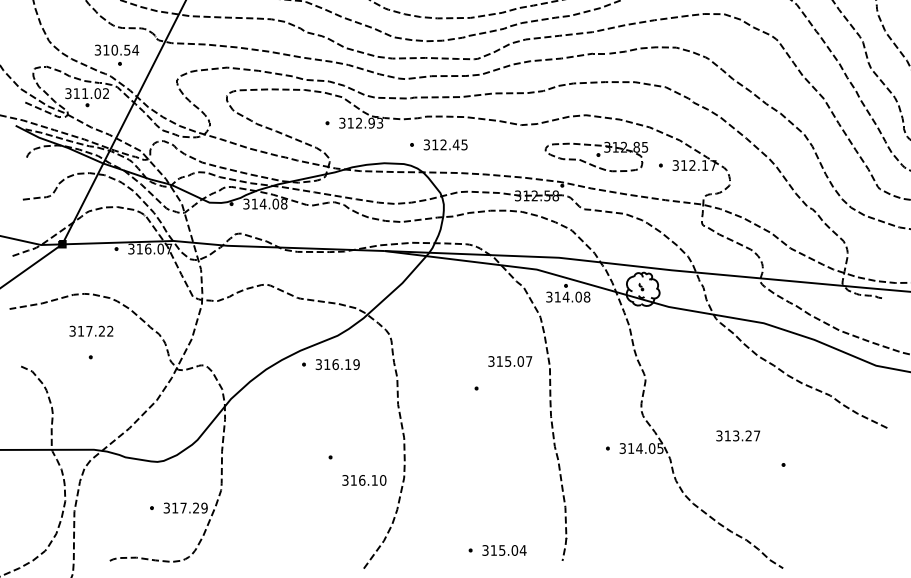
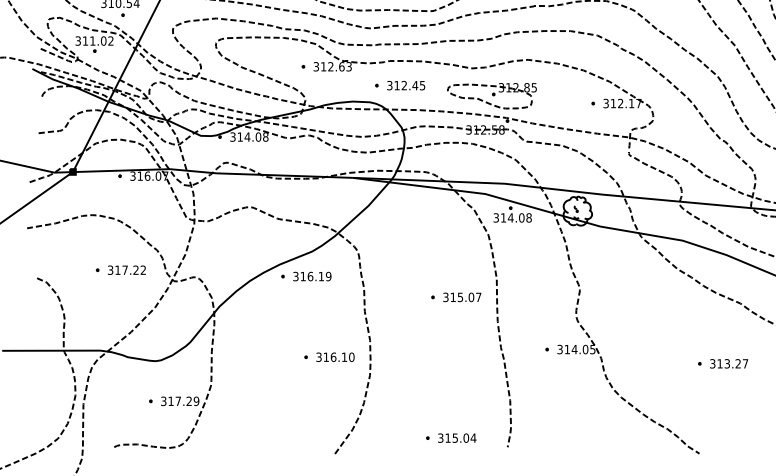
text: (371, 122) -> (341, 66), 312.93 -> 312.63
part: (596, 156) -> (492, 95), moved
text: (91, 330) -> (126, 269), moved
text: (510, 361) -> (462, 297), moved
text: (738, 435) -> (729, 363), moved
text: (364, 480) -> (335, 357), moved

